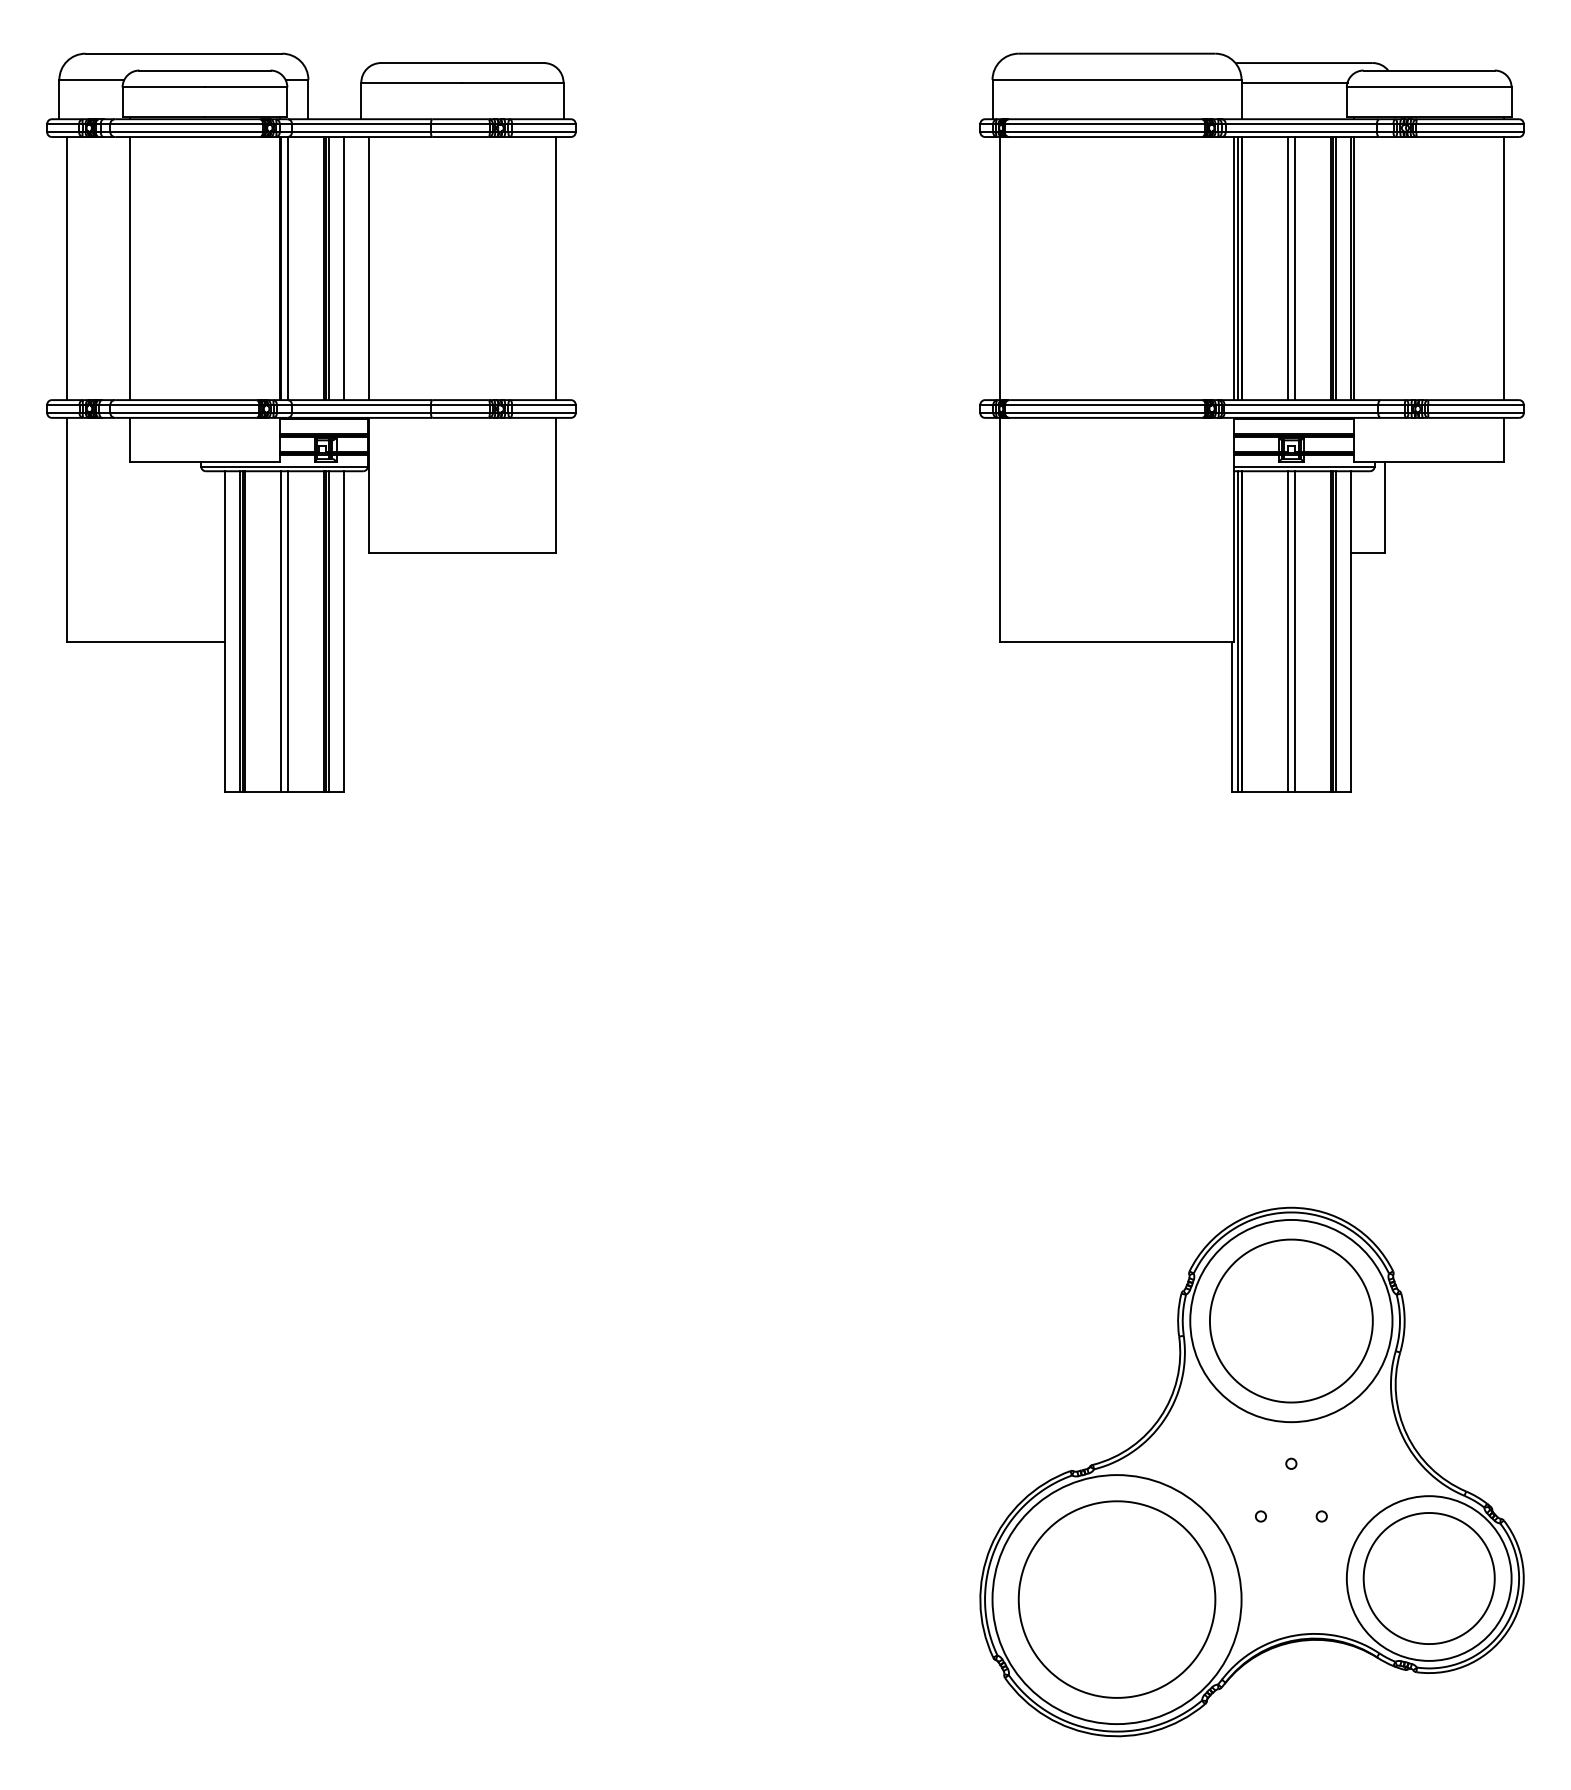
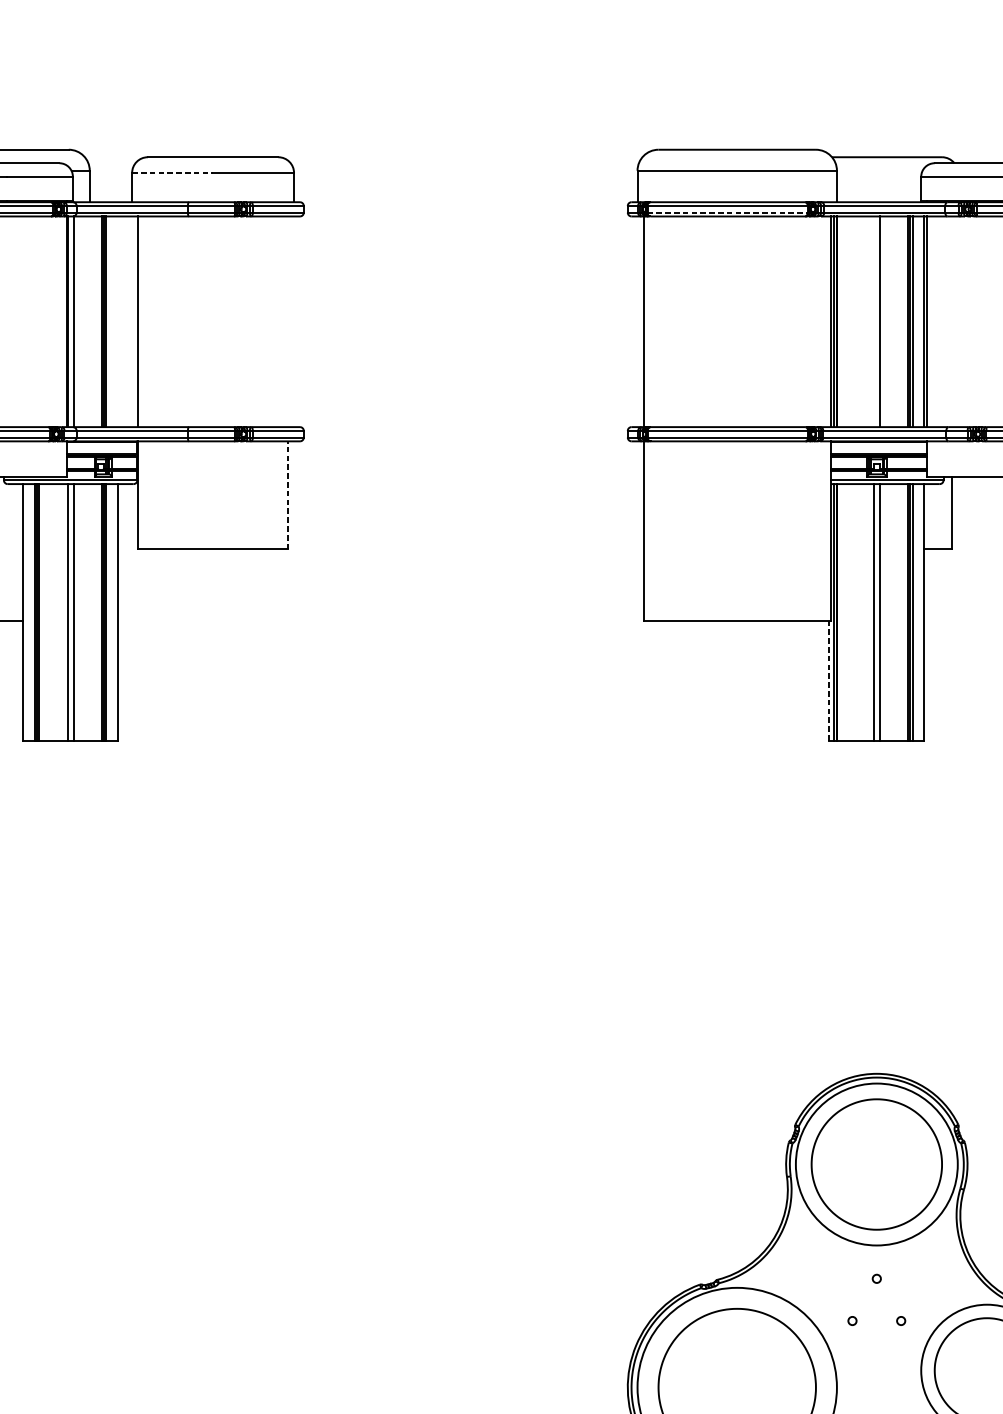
line: (411, 82) -> (172, 172), solid -> dashed
line: (1294, 82) -> (879, 172), removed
line: (1105, 132) -> (728, 212), solid -> dashed
line: (343, 268) -> (117, 321), removed
line: (556, 268) -> (288, 321), removed
line: (1287, 268) -> (873, 321), removed
line: (556, 484) -> (288, 494), solid -> dashed
line: (1232, 717) -> (829, 681), solid -> dashed

